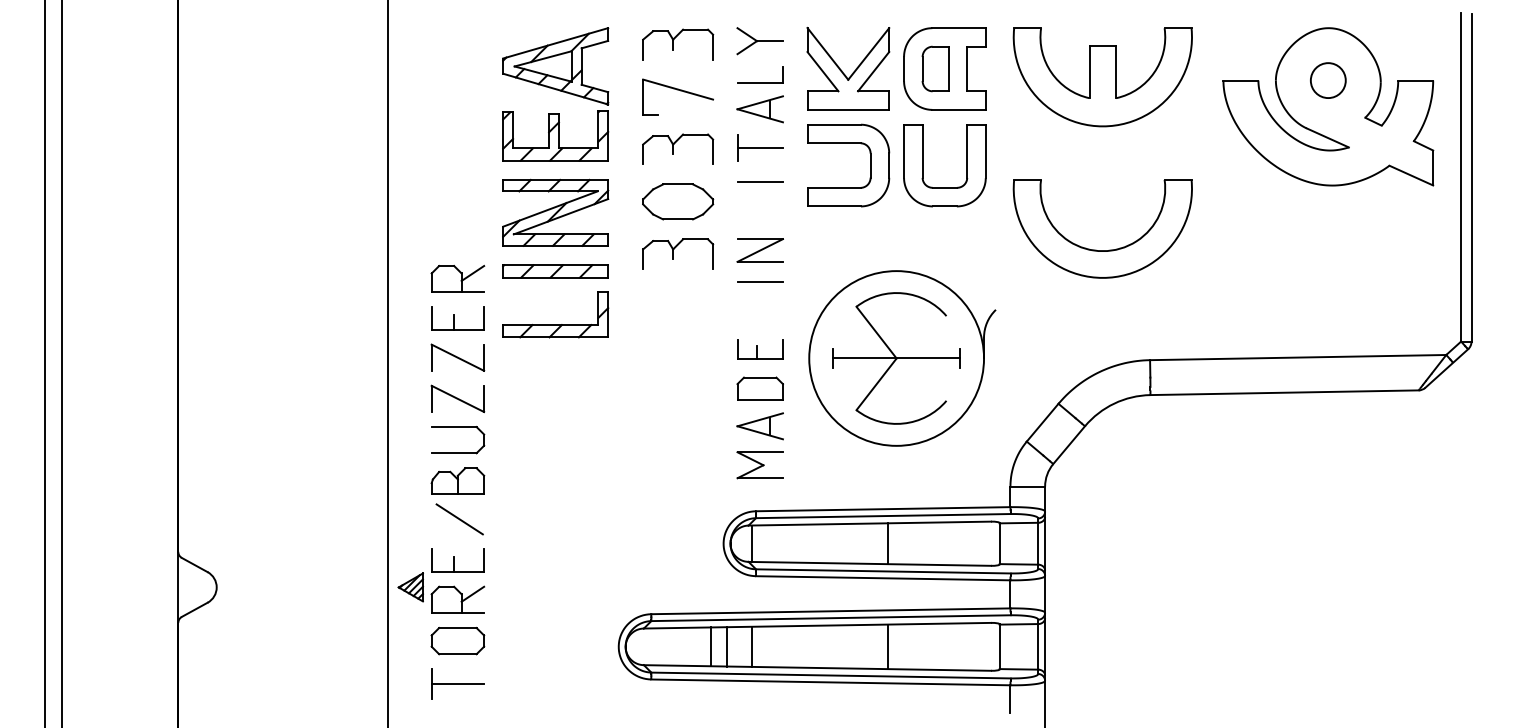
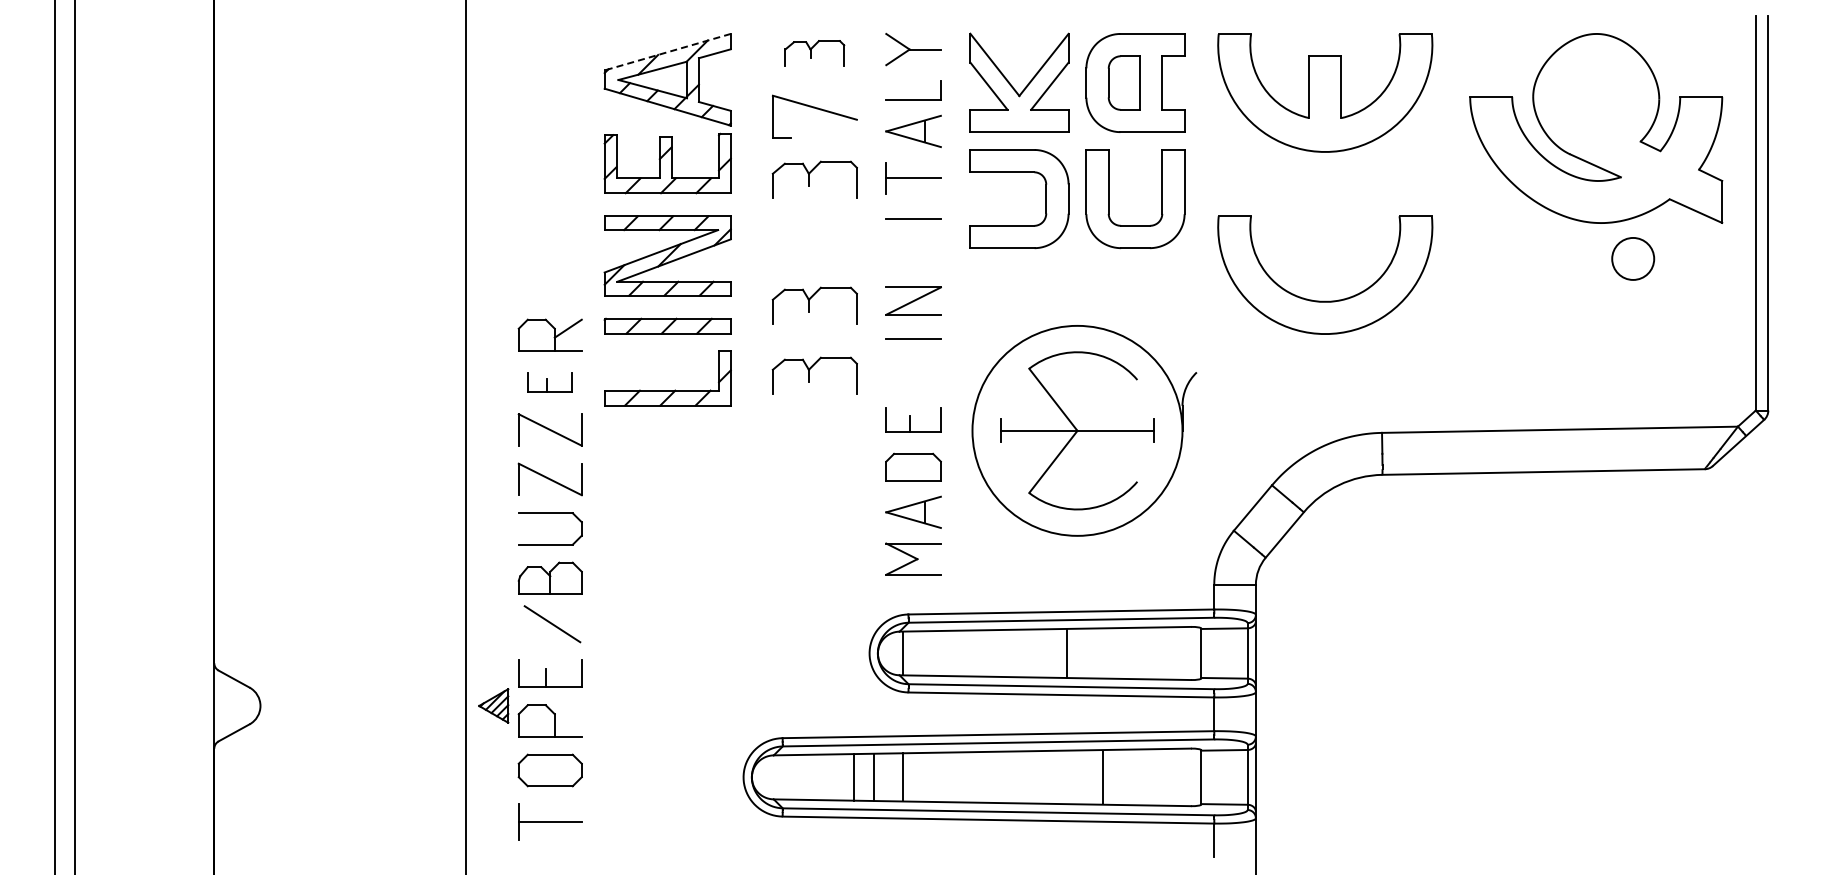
line: (555, 43) -> (667, 52), solid -> dashed
part: (677, 44) -> (814, 53), size x0.7
part: (1328, 80) -> (1633, 258), moved
part: (677, 201) -> (814, 242), removed
part: (677, 312) -> (814, 375), added
part: (458, 318) -> (550, 382), size x0.7
line: (472, 594) -> (567, 714), removed
line: (887, 646) -> (1102, 777), moved

